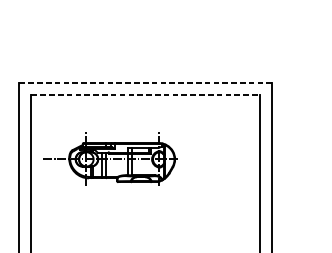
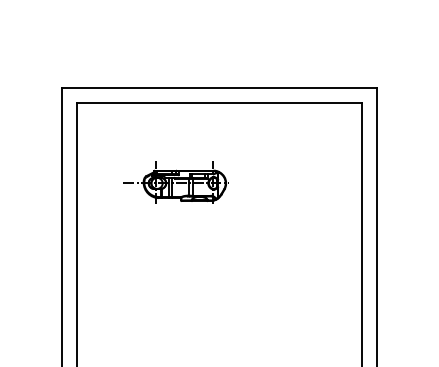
line: (145, 82) -> (219, 88), dashed -> solid
line: (145, 94) -> (219, 103), dashed -> solid
part: (110, 158) -> (175, 182), size x0.62

